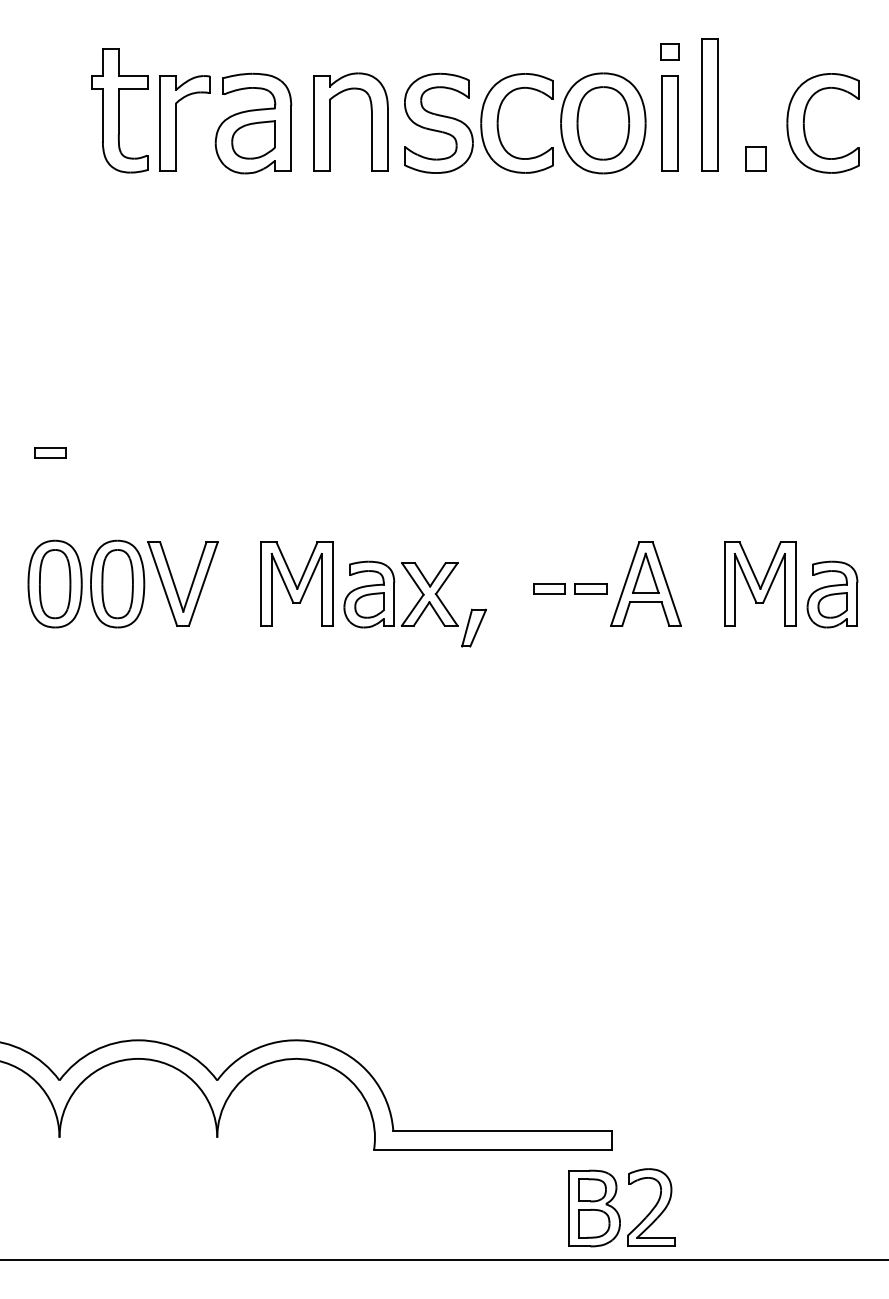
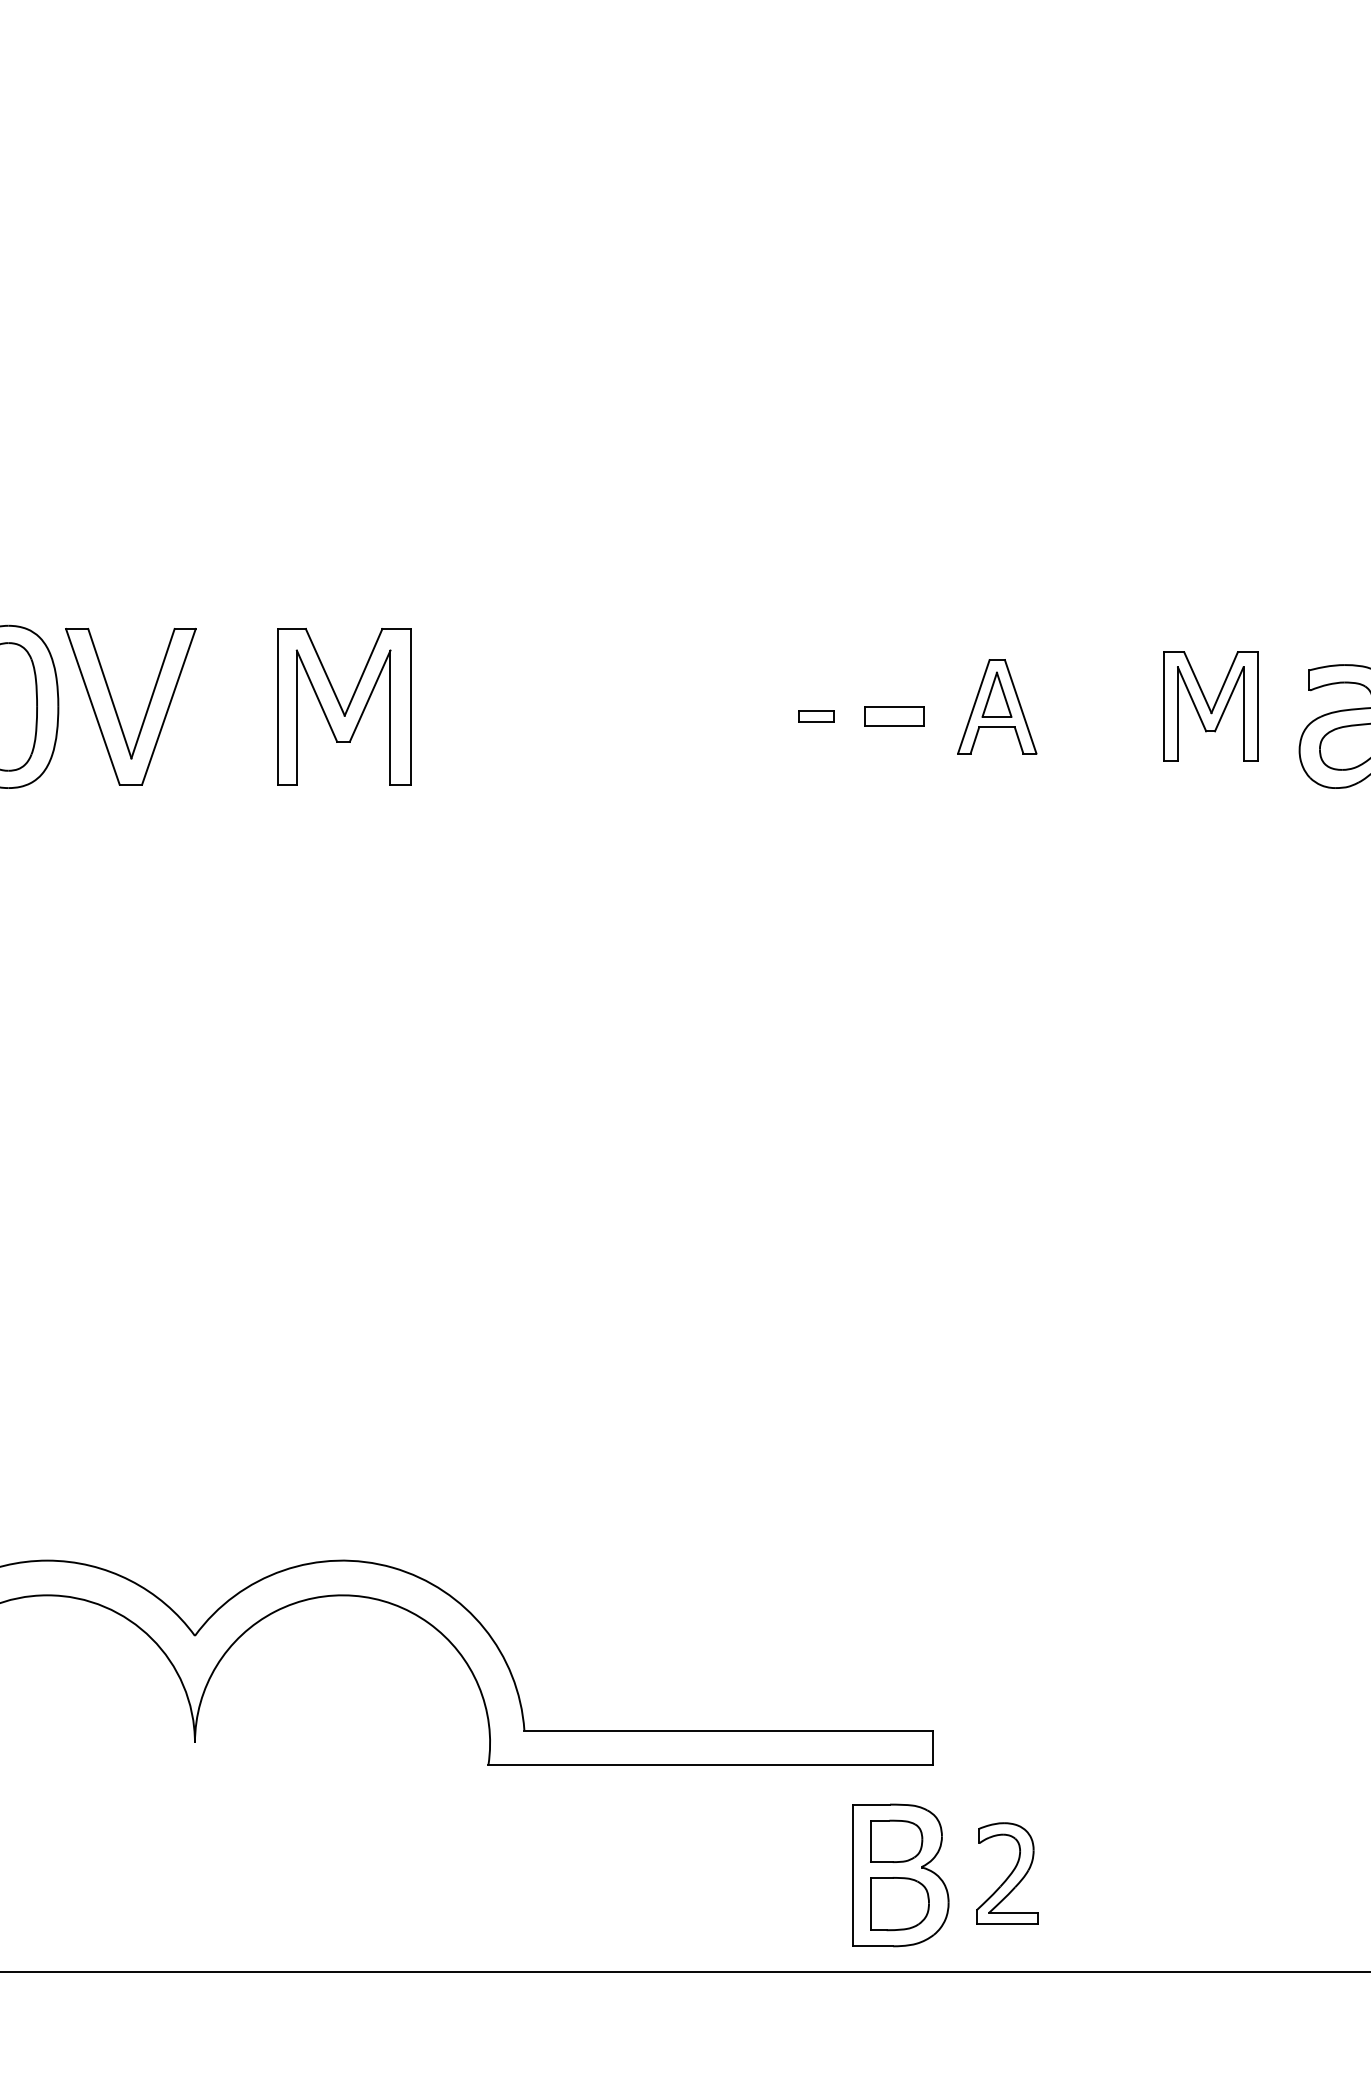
part: (645, 583) -> (996, 705), size x0.6
part: (760, 583) -> (1211, 705), size x0.7
part: (549, 588) -> (816, 715), size x0.6
part: (415, 603) -> (565, 743), removed
part: (651, 1207) -> (1007, 1873), size x0.7

